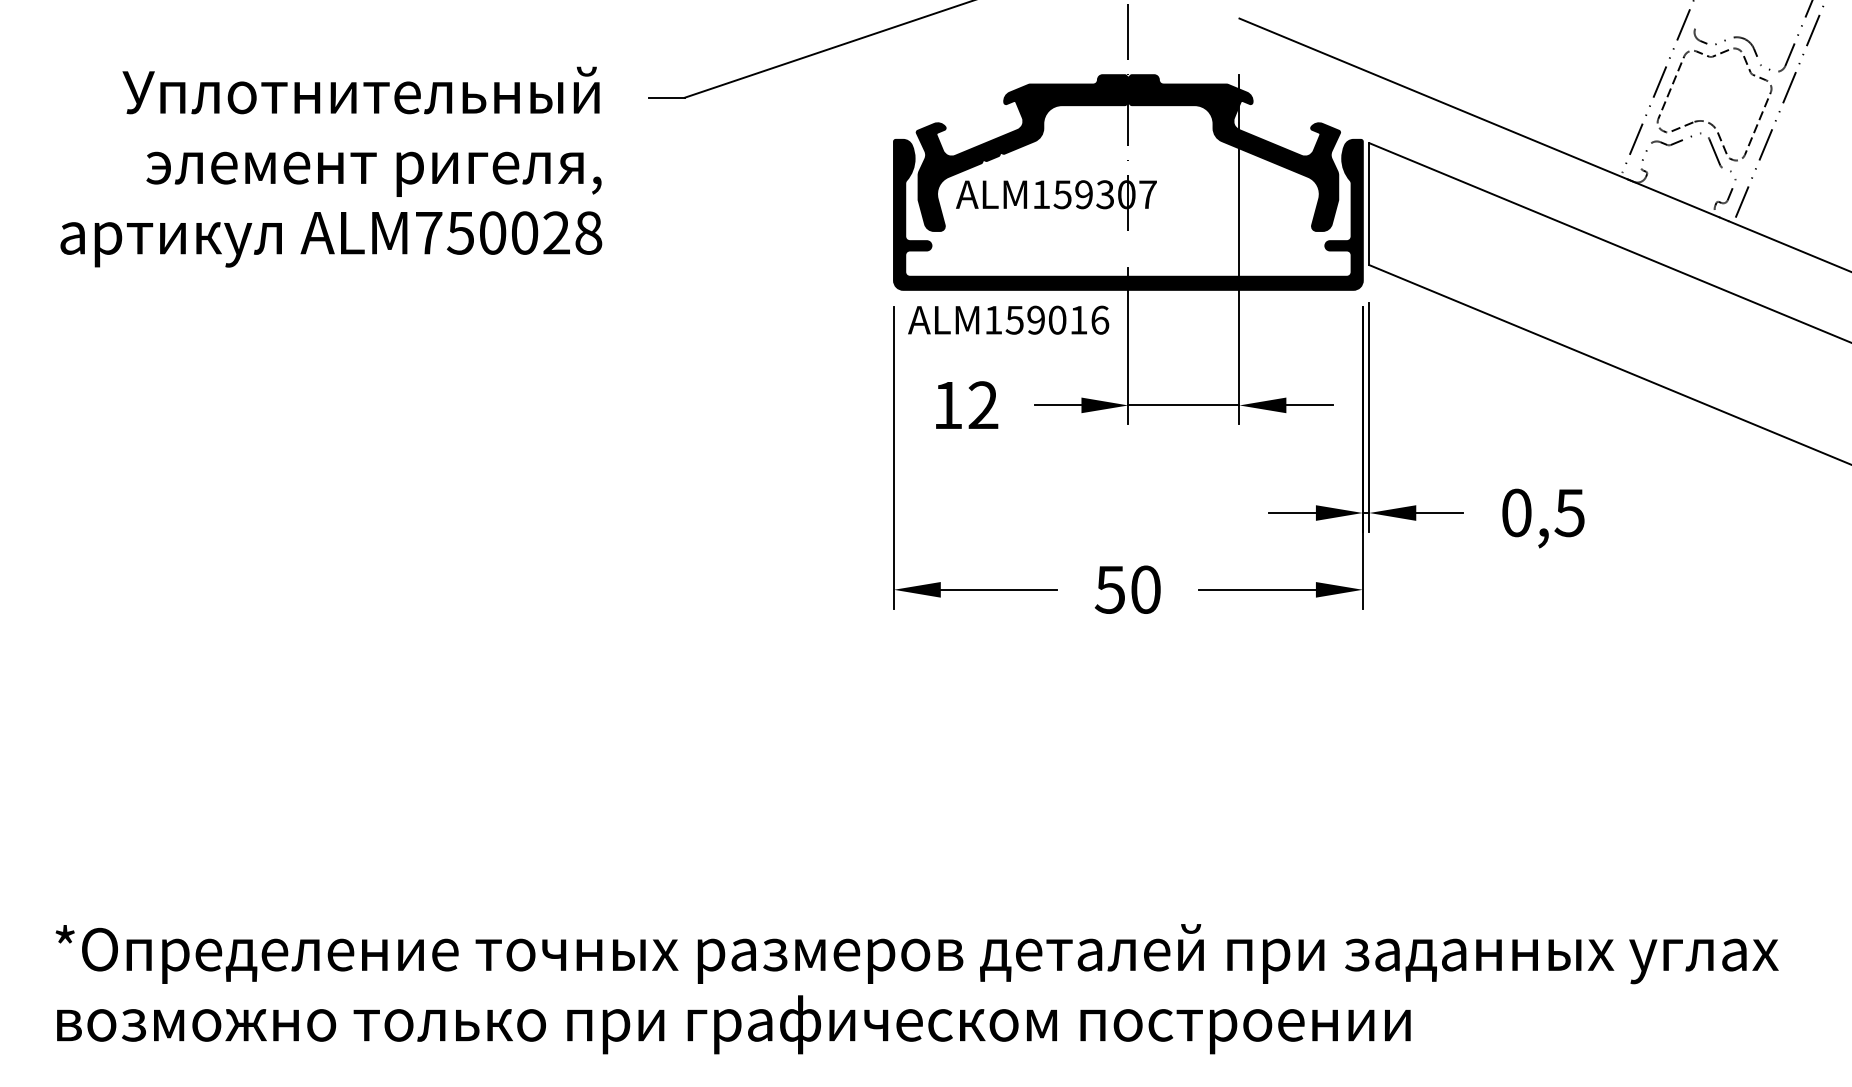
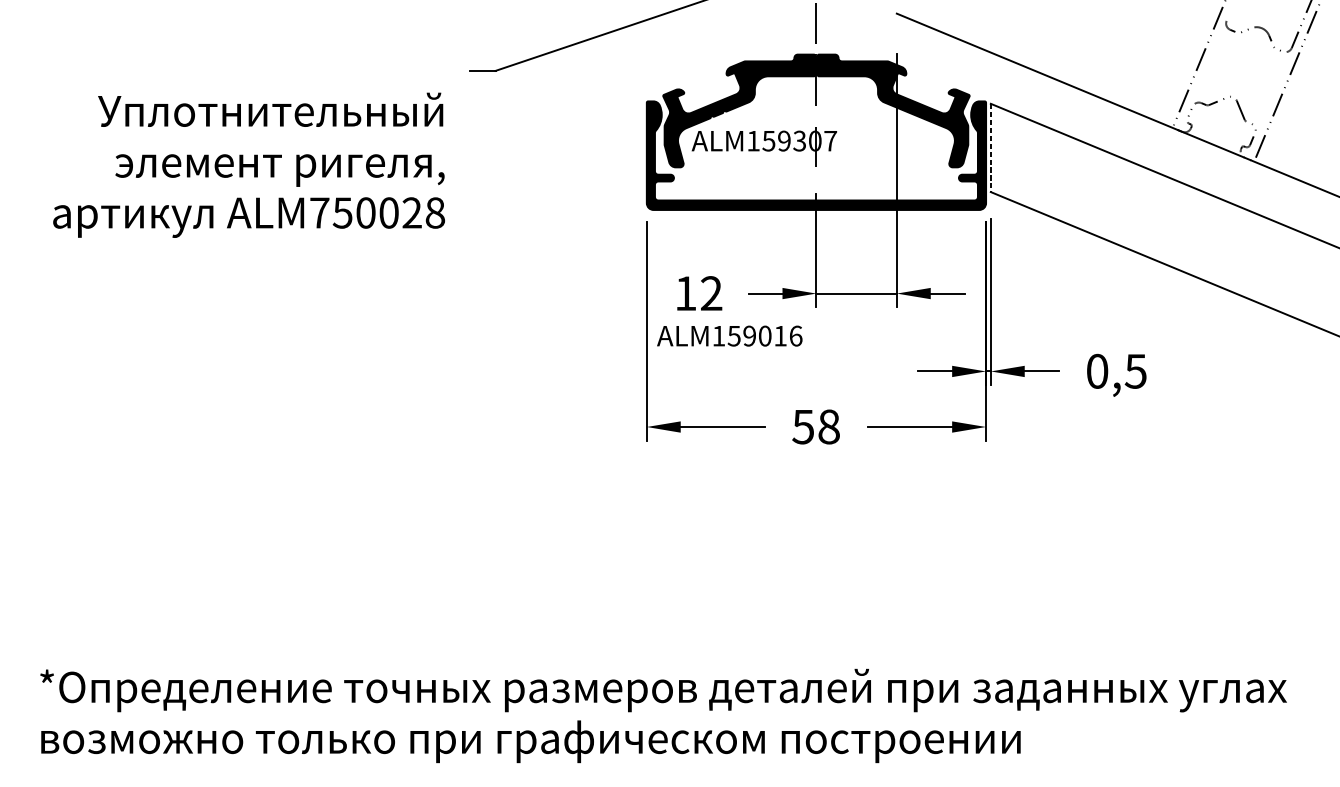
part: (1710, 122) -> (1237, 88), removed
text: (331, 166) -> (249, 164), moved
line: (1369, 204) -> (990, 148), solid -> dashed
text: (1008, 319) -> (729, 335), moved
text: (1145, 589) -> (828, 426), 50 -> 58

